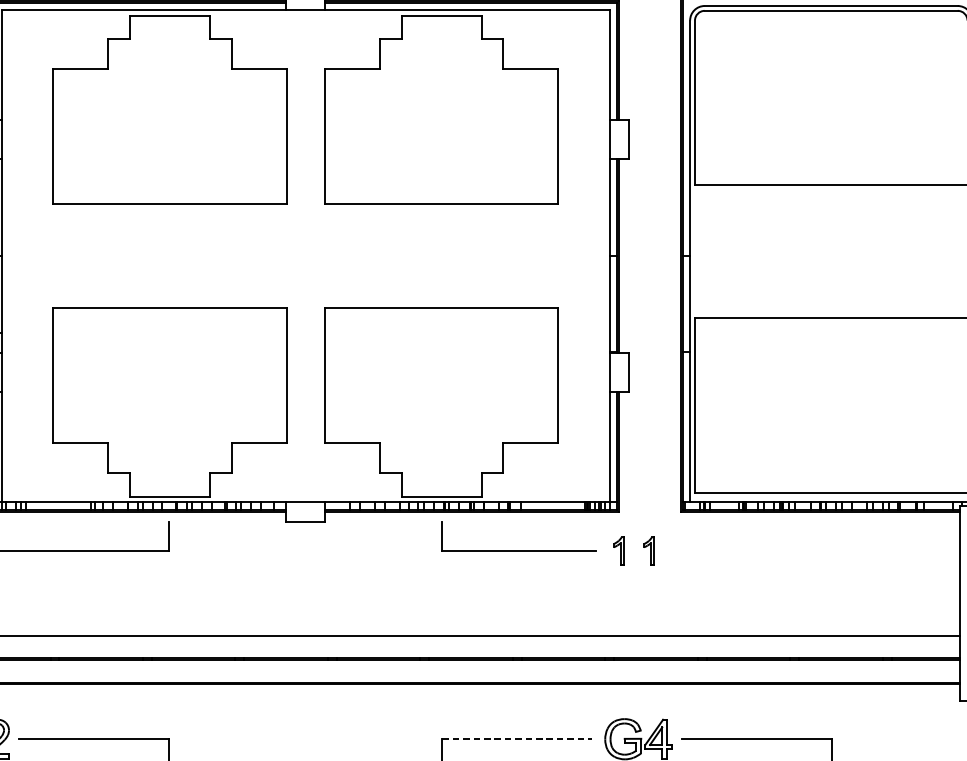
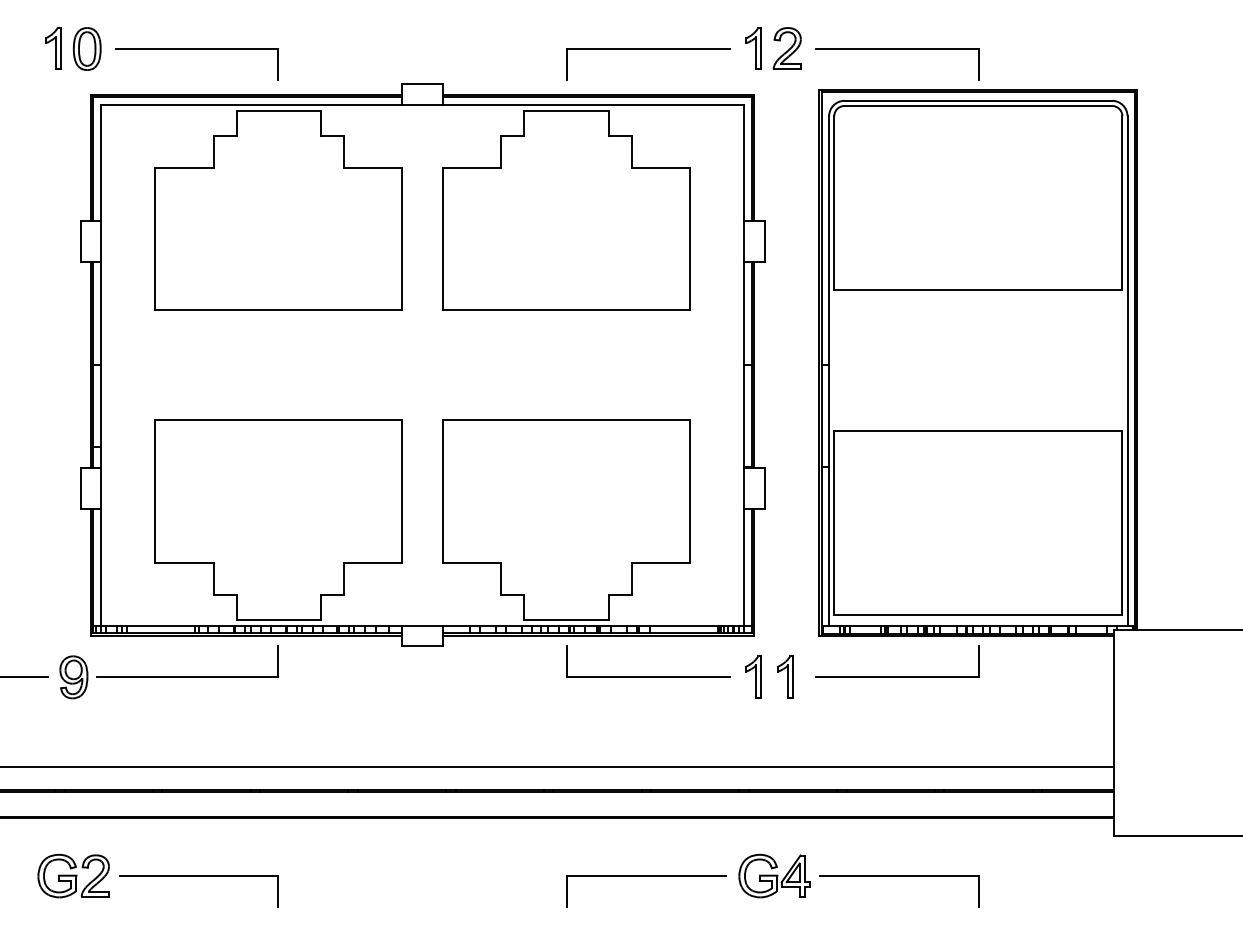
part: (618, 550) -> (753, 676), size x1.43
part: (648, 550) -> (785, 676), size x1.43
part: (754, 550) -> (897, 676), added
line: (517, 739) -> (646, 876), dashed -> solid

